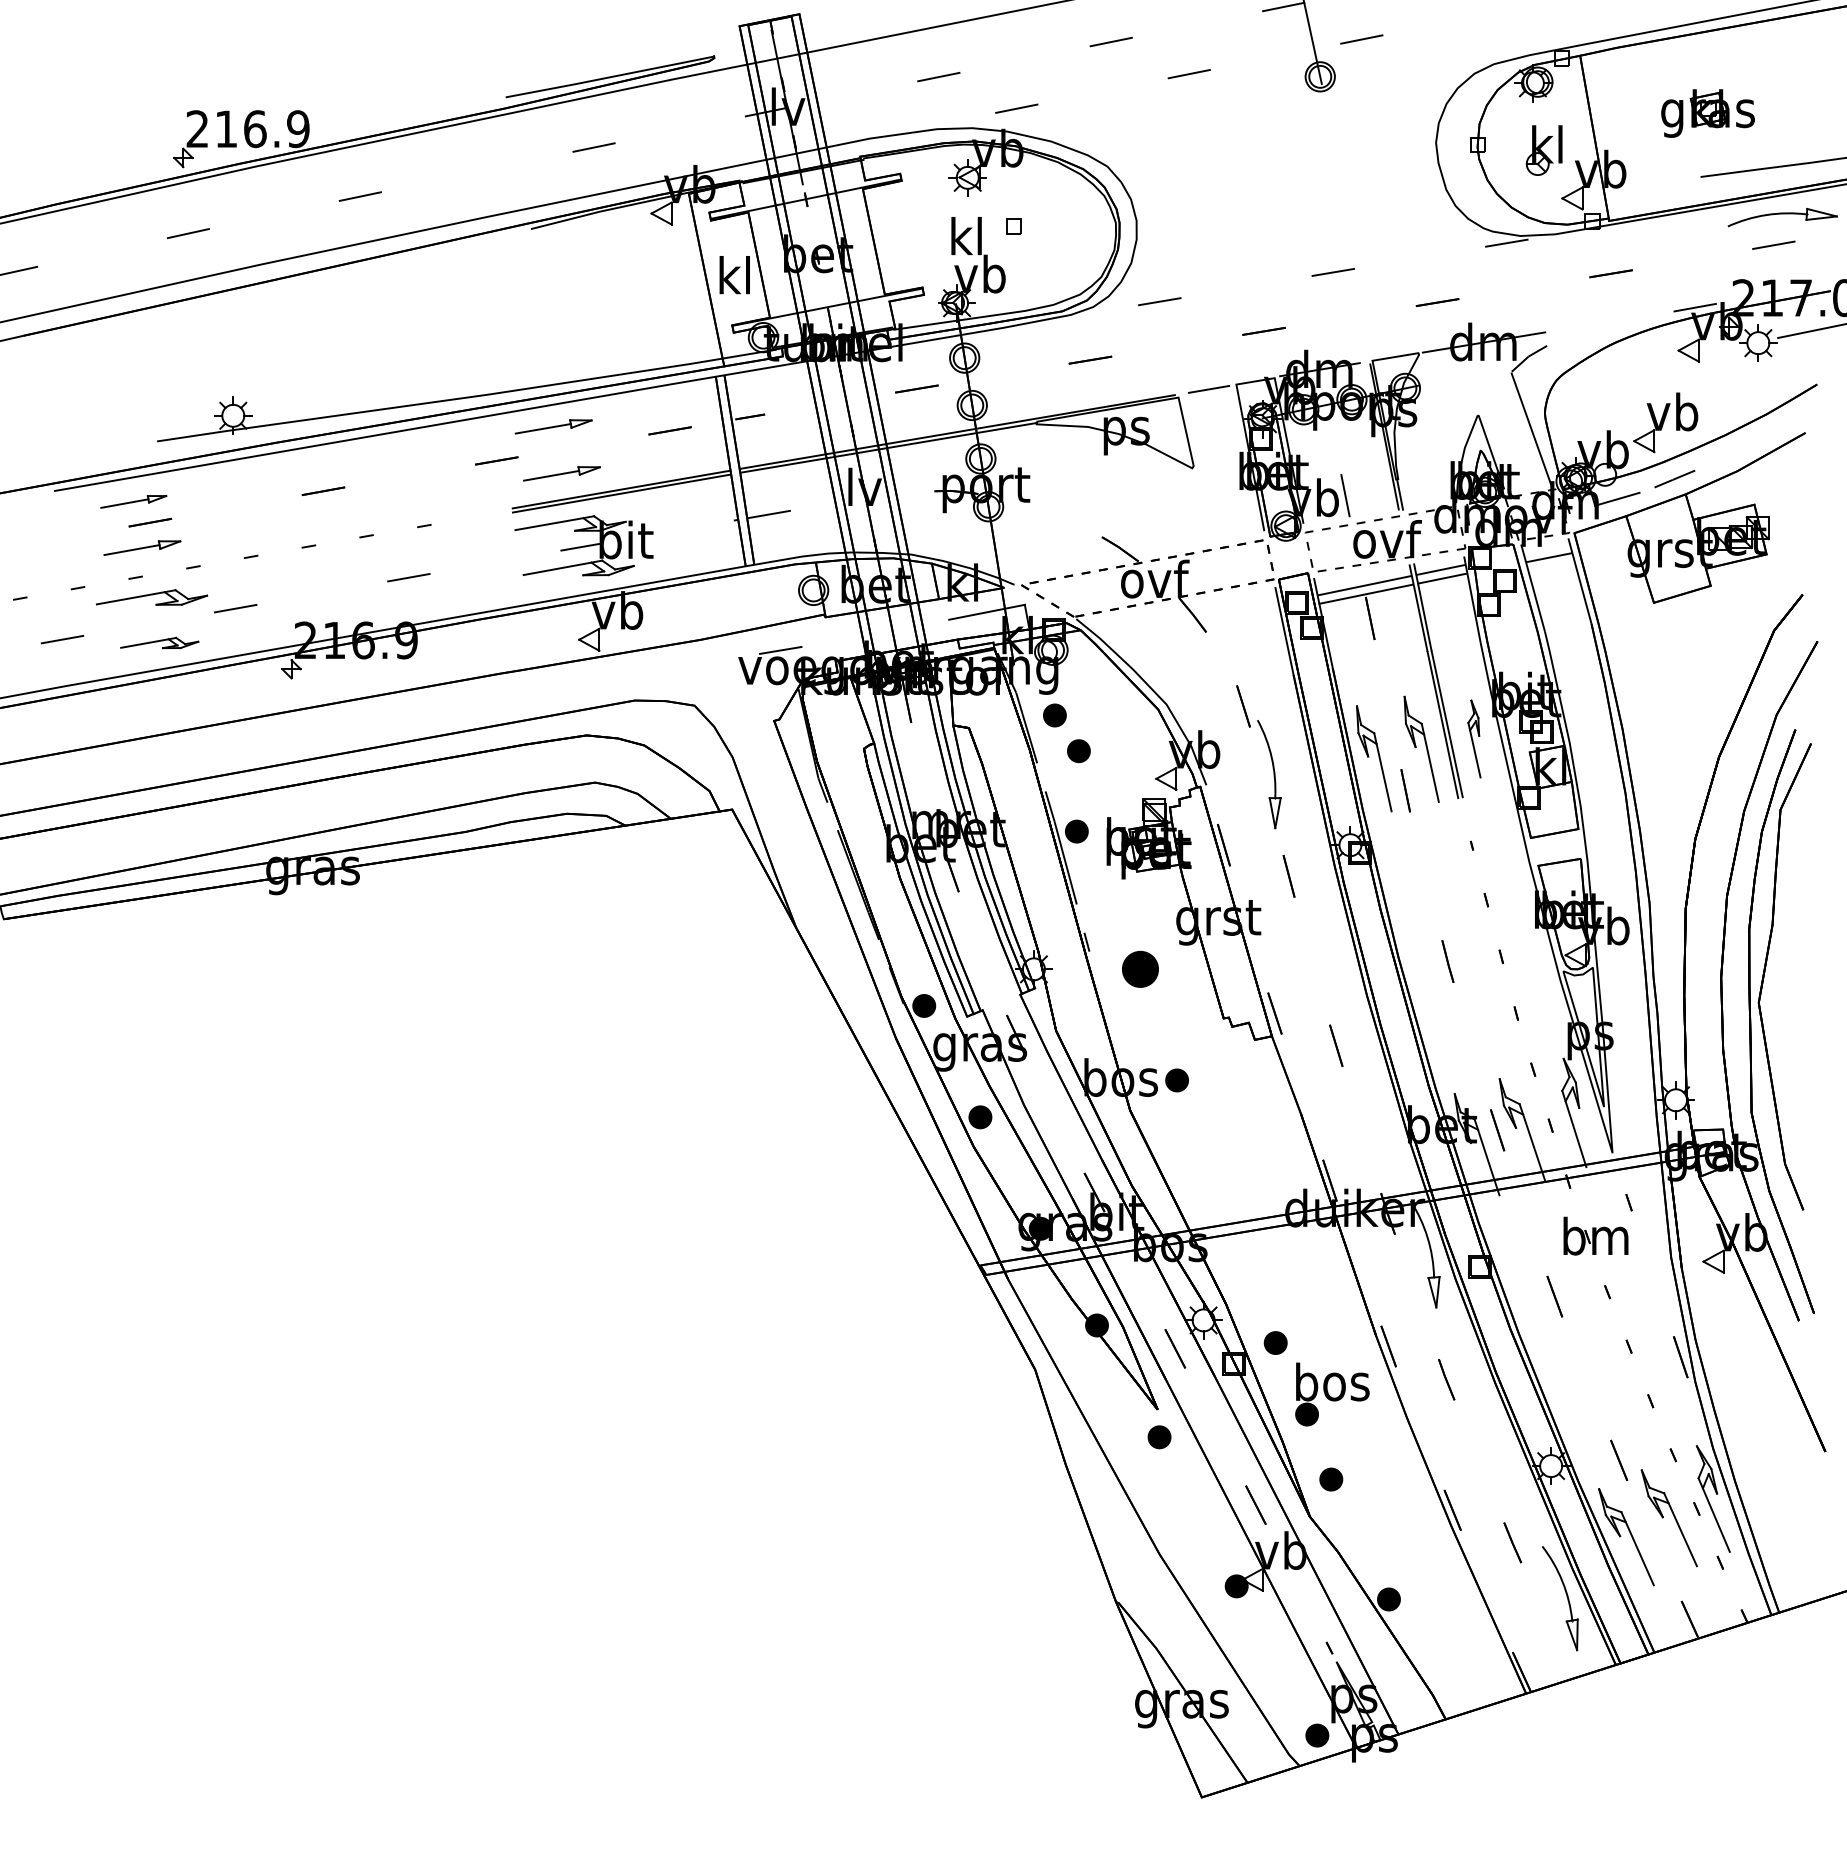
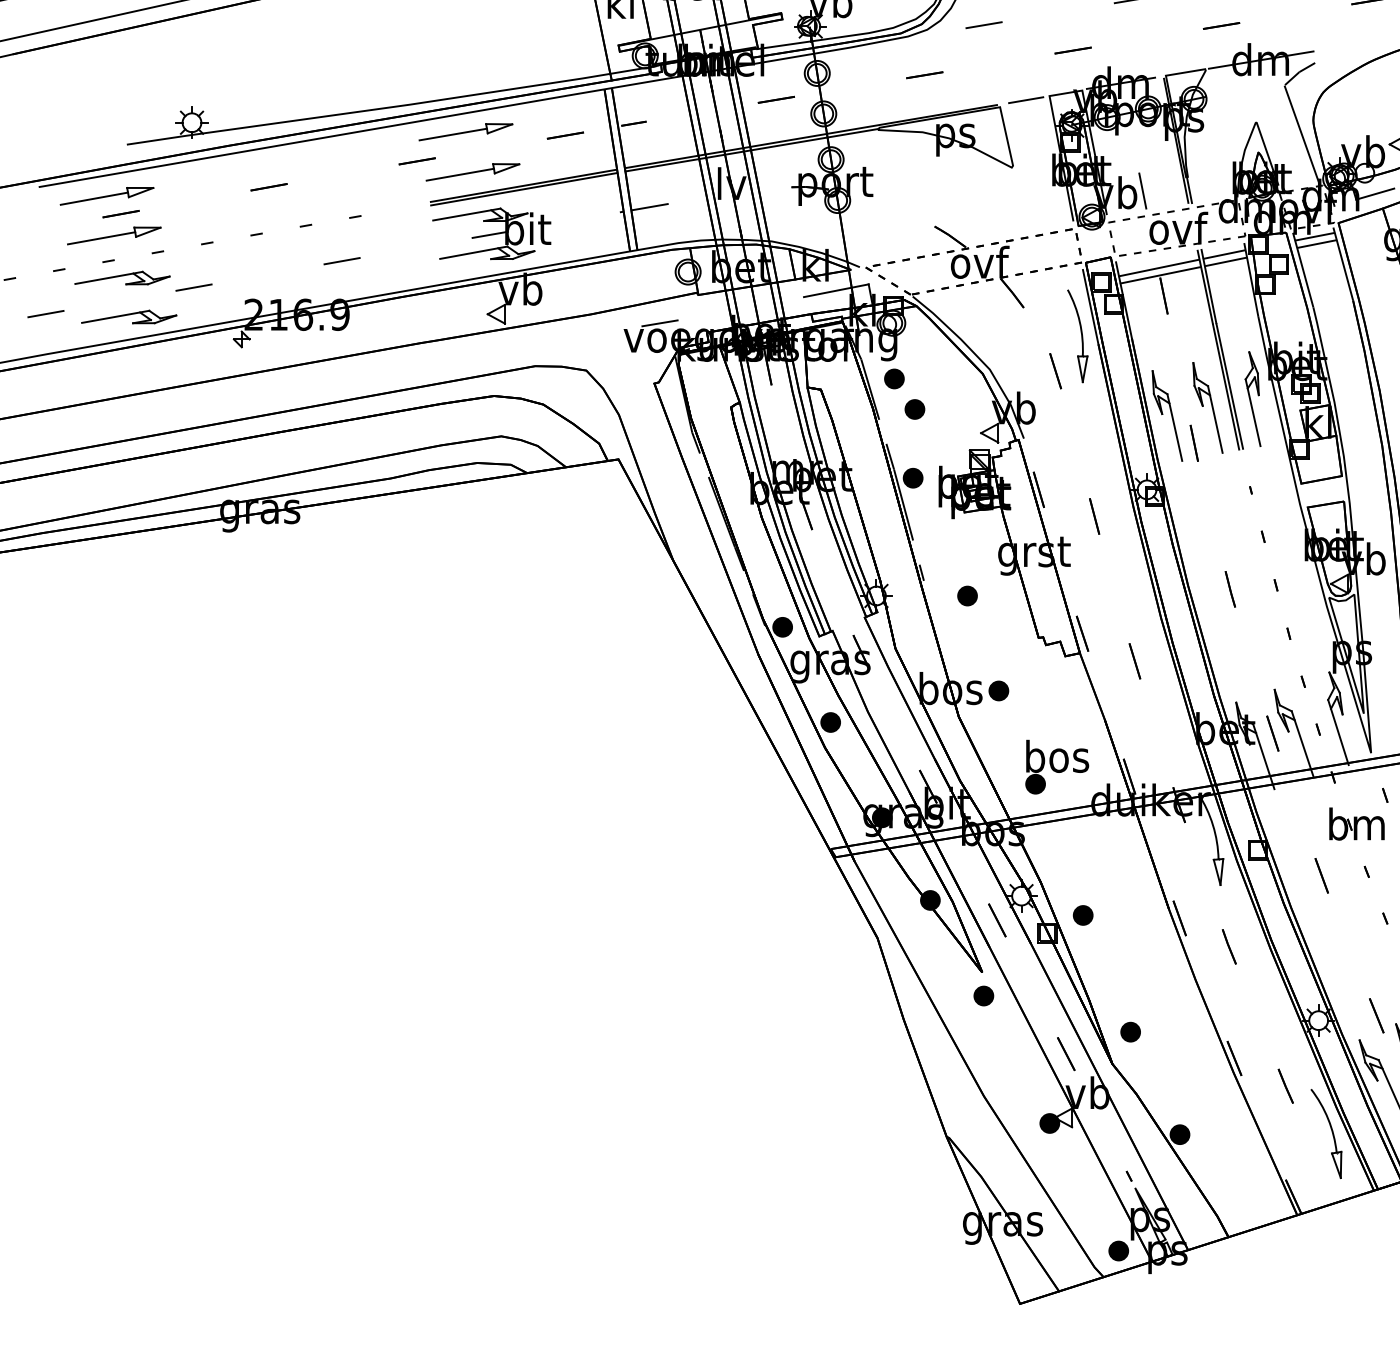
part: (553, 426) -> (465, 131), size x1.43
part: (561, 473) -> (472, 172), size x1.43
part: (133, 501) -> (106, 196), size x1.67
part: (142, 547) -> (114, 235), size x1.43
line: (1546, 548) -> (1314, 236), added
part: (159, 642) -> (128, 316), size x1.43
part: (1474, 738) -> (1253, 398), size x1.43
part: (1269, 774) -> (1077, 336), moved
part: (1140, 969) -> (967, 596), size x0.62
part: (1332, 1394) -> (1057, 767), moved

